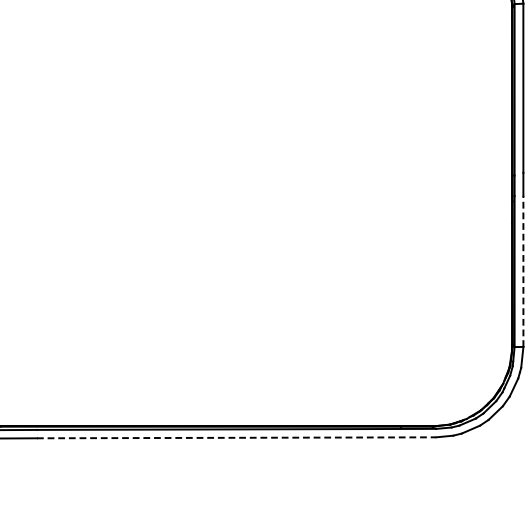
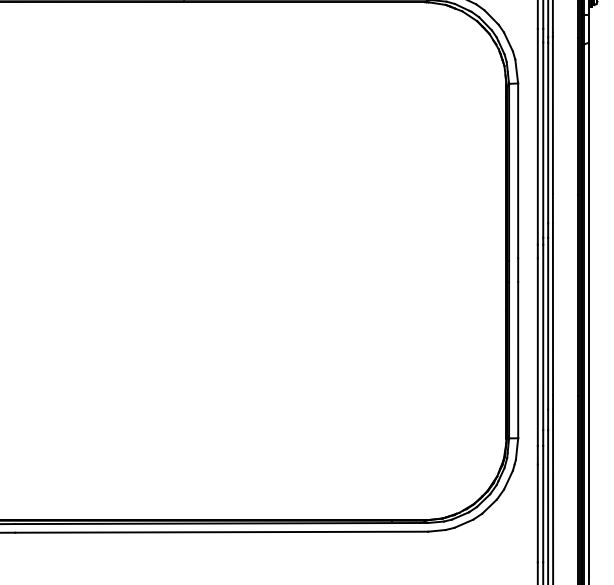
line: (523, 270) -> (518, 359), dashed -> solid
line: (237, 438) -> (222, 532), dashed -> solid

